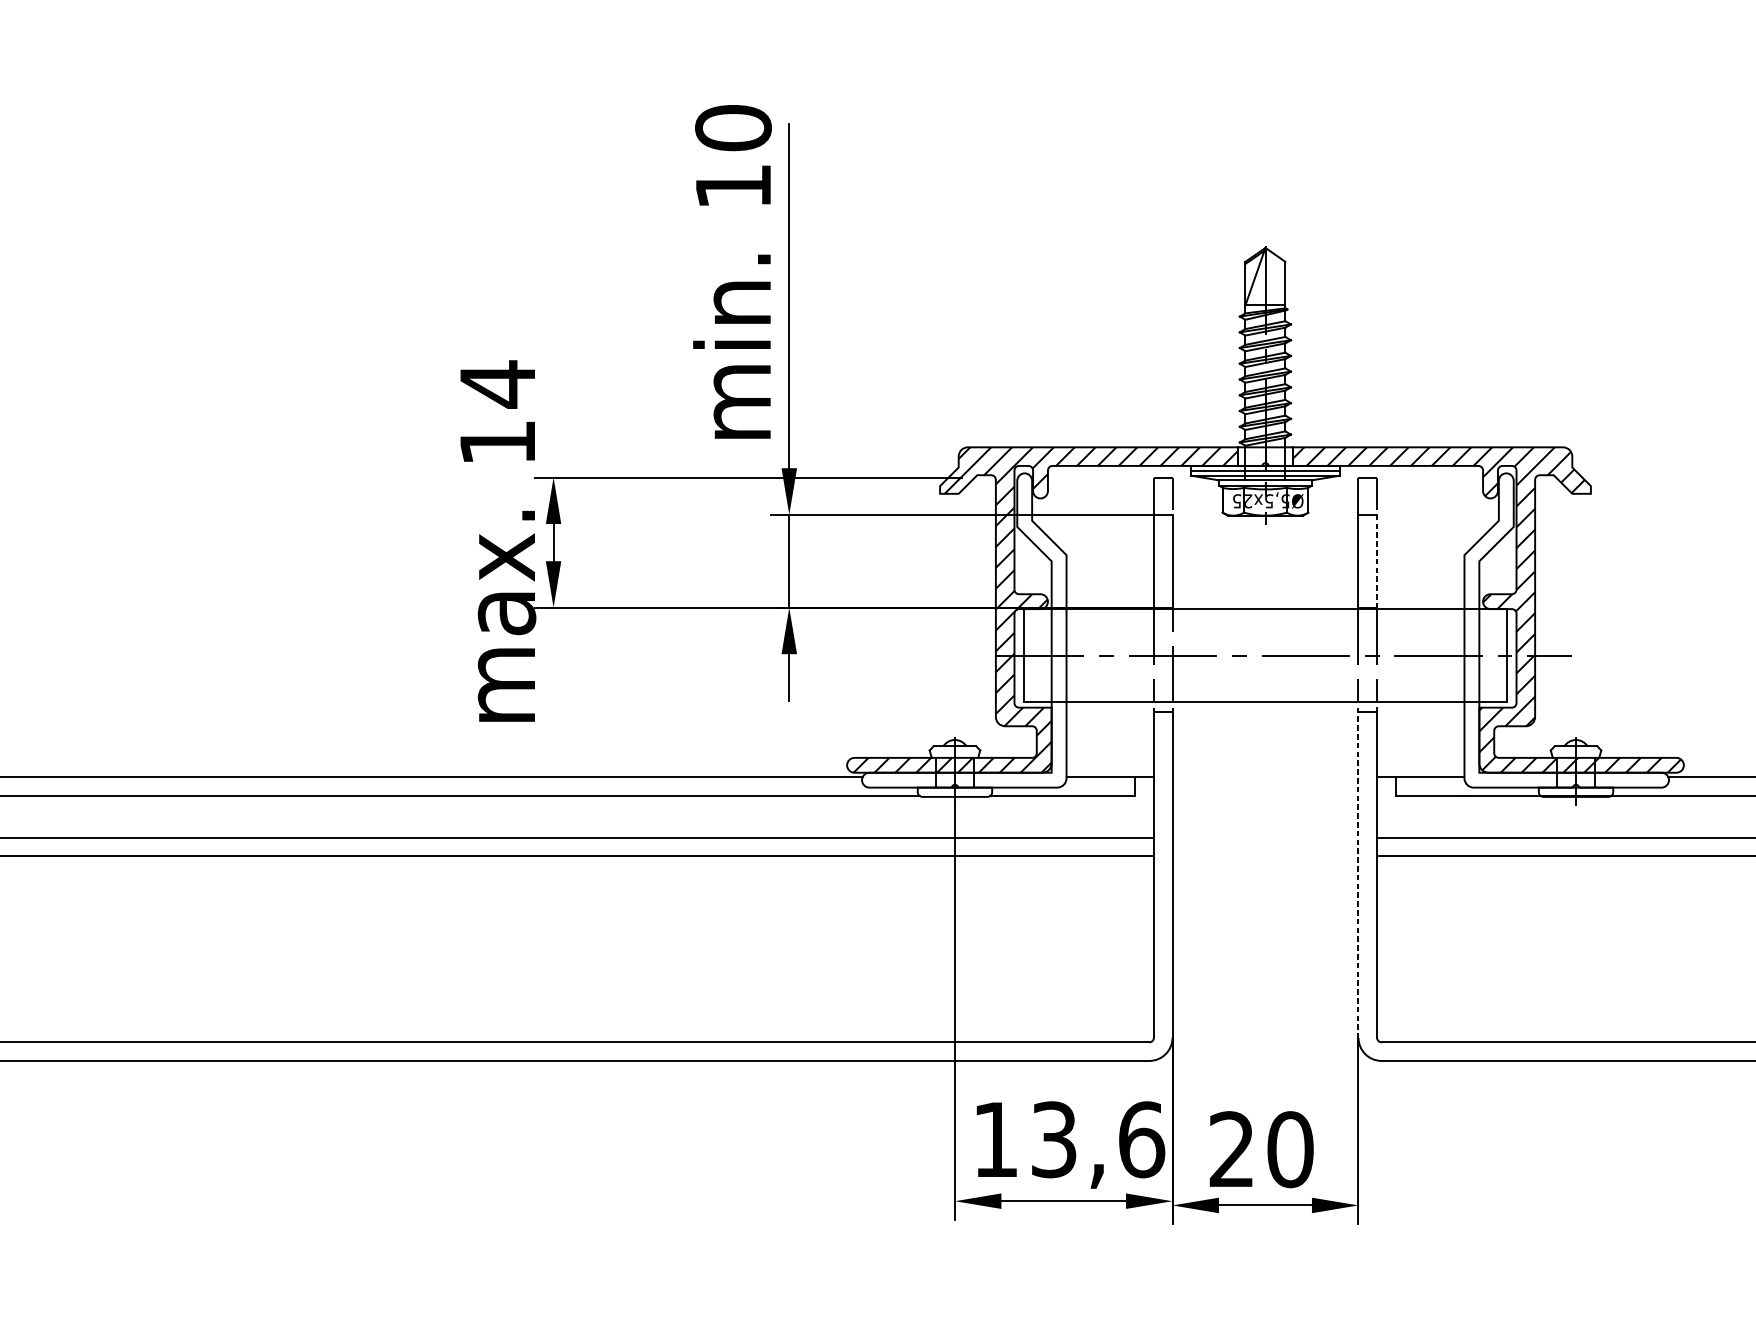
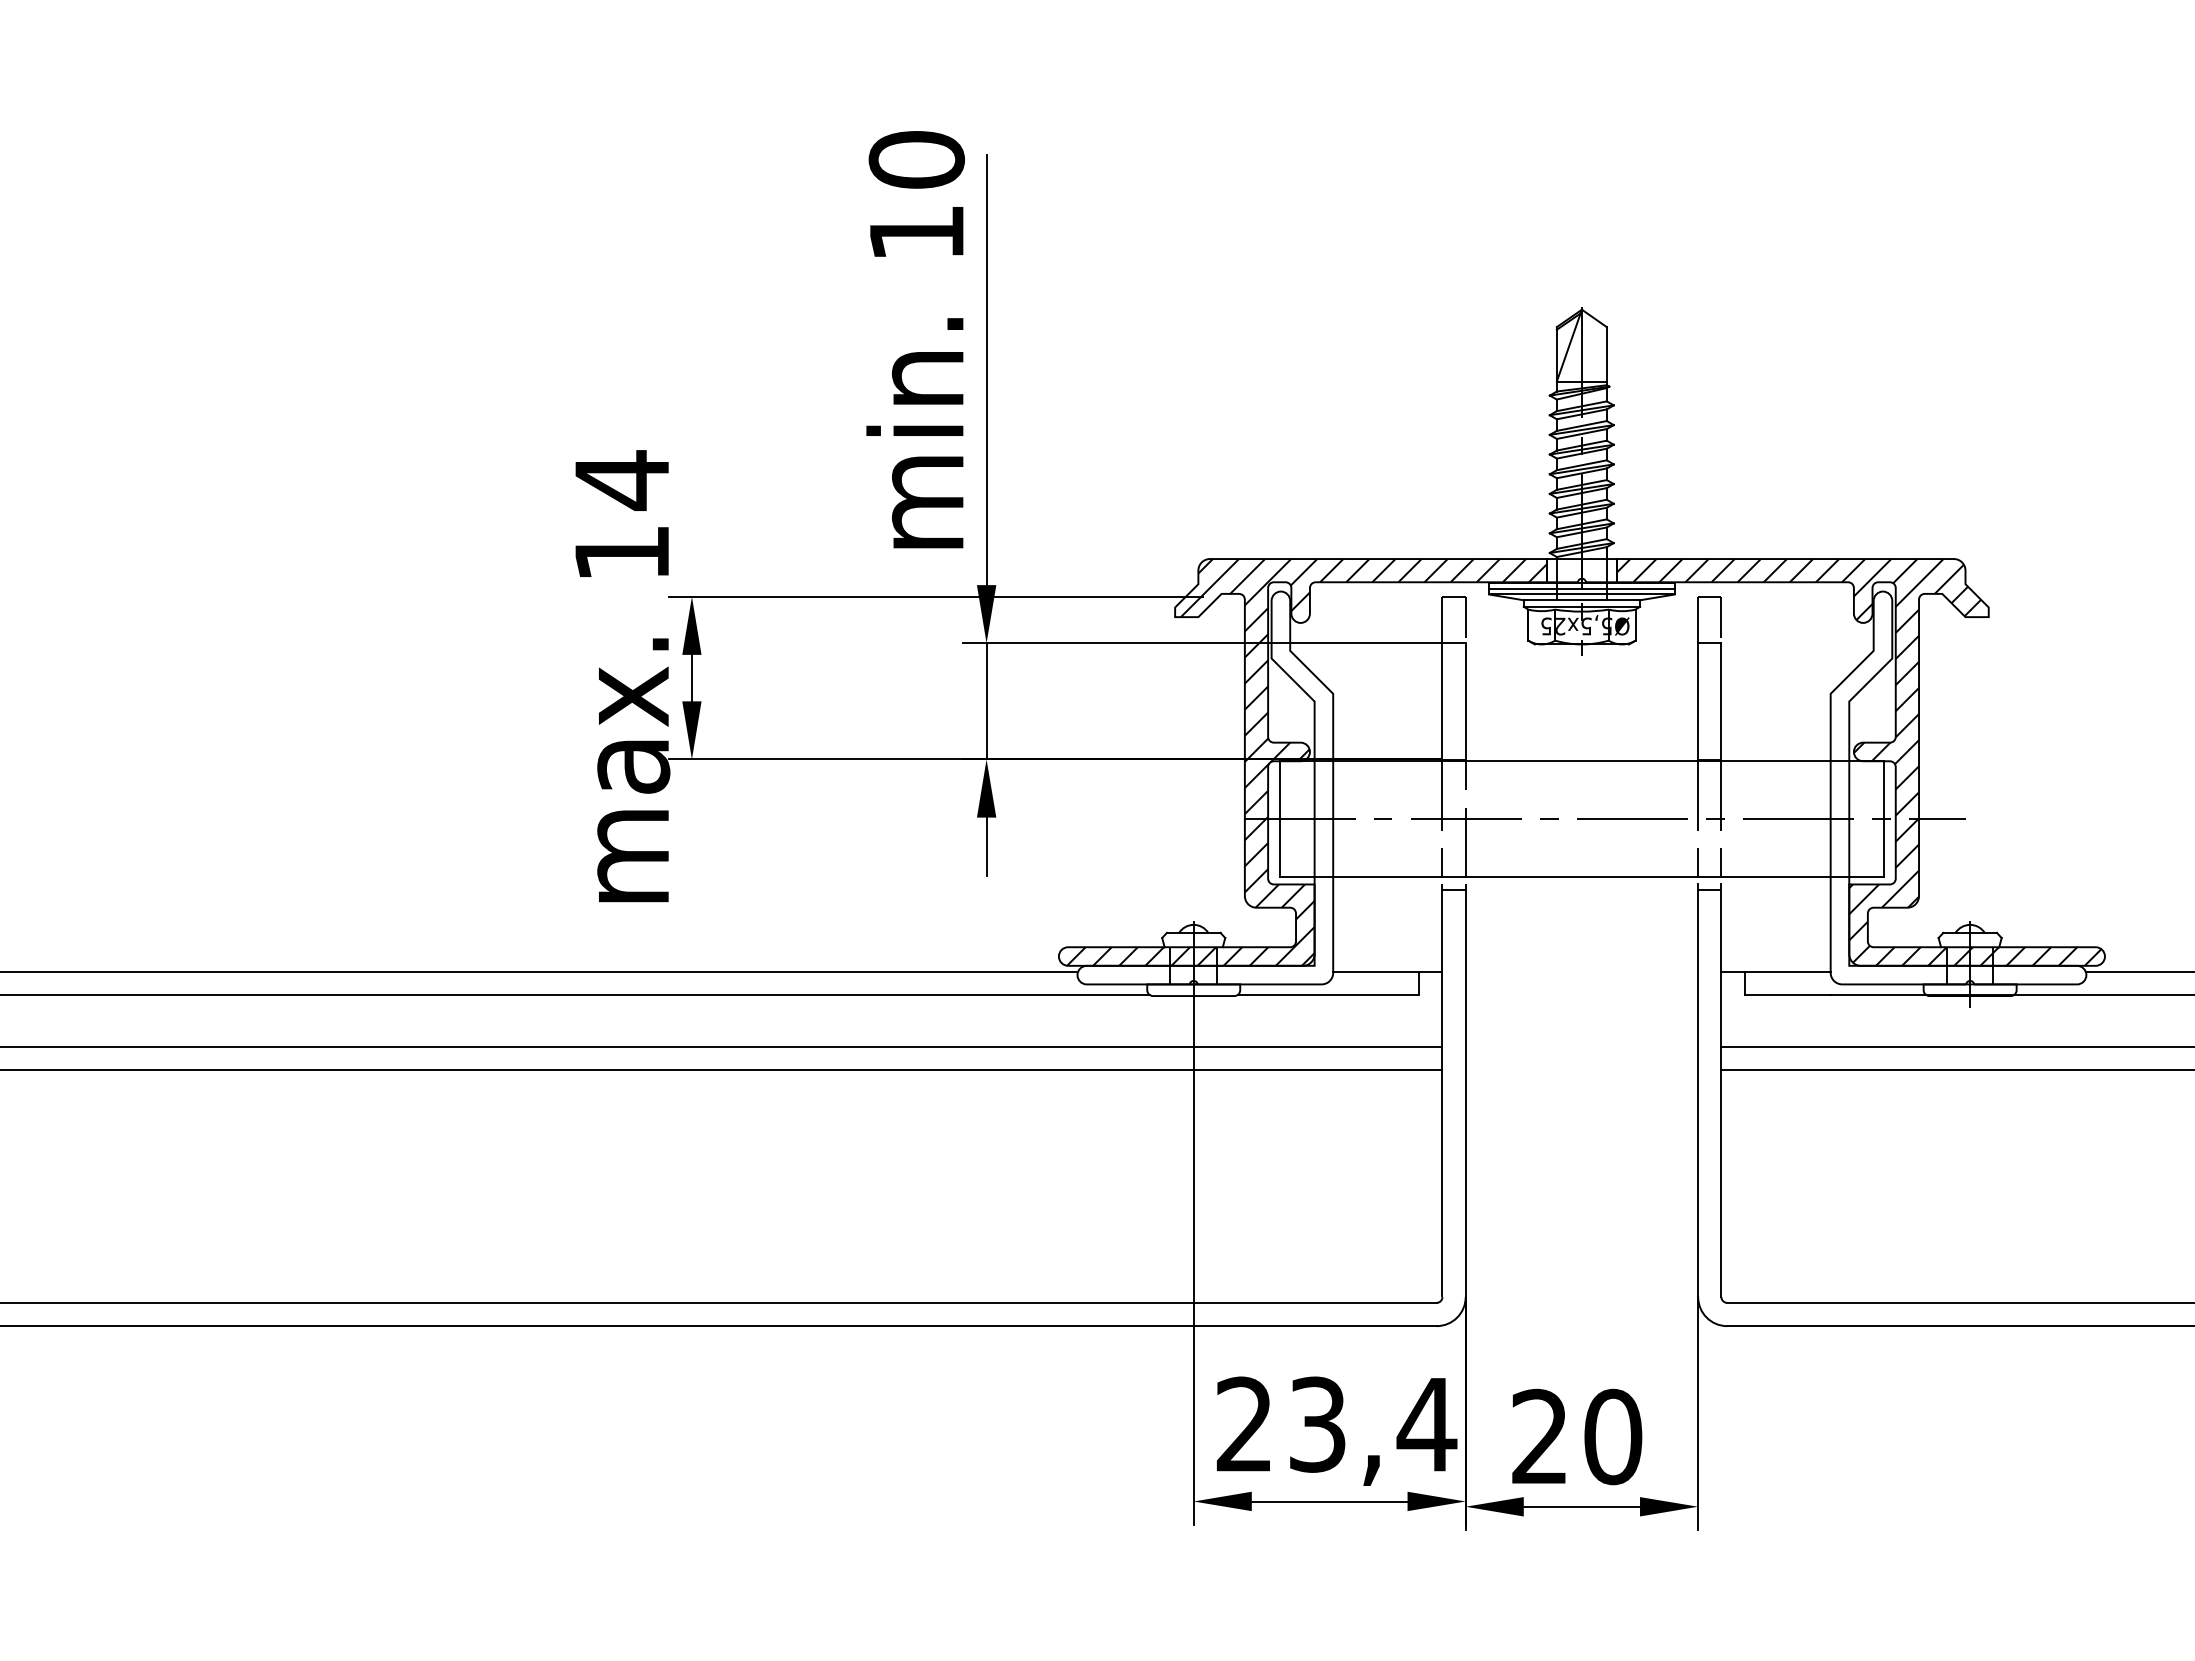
line: (1377, 562) -> (1721, 702), dashed -> solid
line: (1358, 873) -> (1698, 1091), dashed -> solid
text: (1069, 1139) -> (1336, 1424), 13,6 -> 23,4

